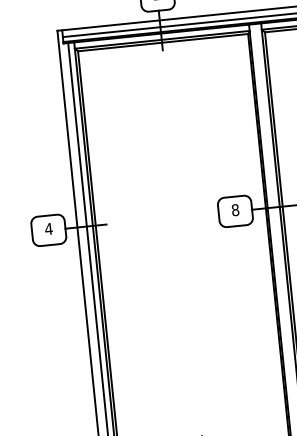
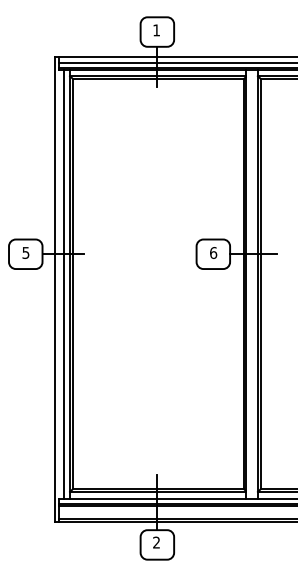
text: (235, 209) -> (213, 252), 8 -> 6
text: (48, 228) -> (25, 252), 4 -> 5

